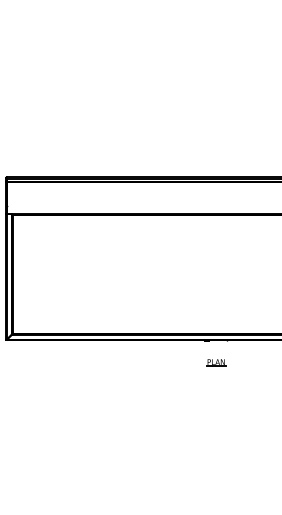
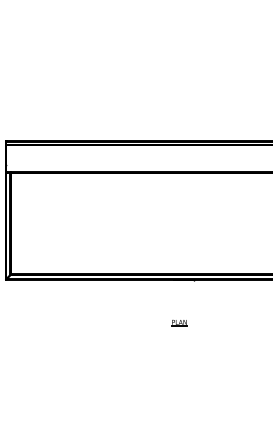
part: (216, 363) -> (179, 323), moved

